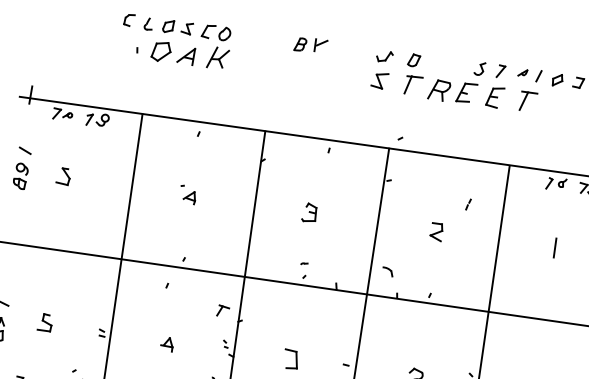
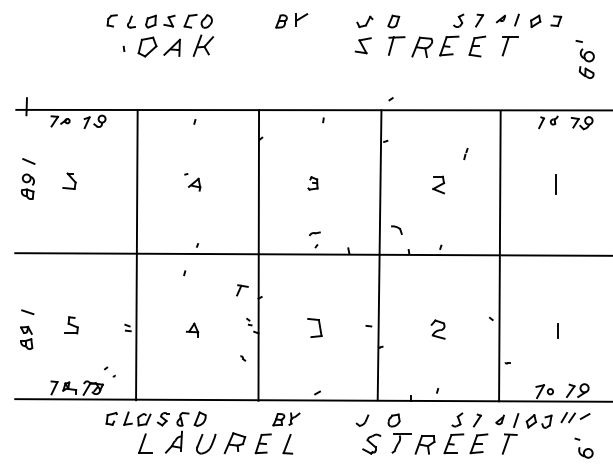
part: (309, 212) -> (312, 183), size x0.7
part: (304, 263) -> (314, 233), size x1.6

